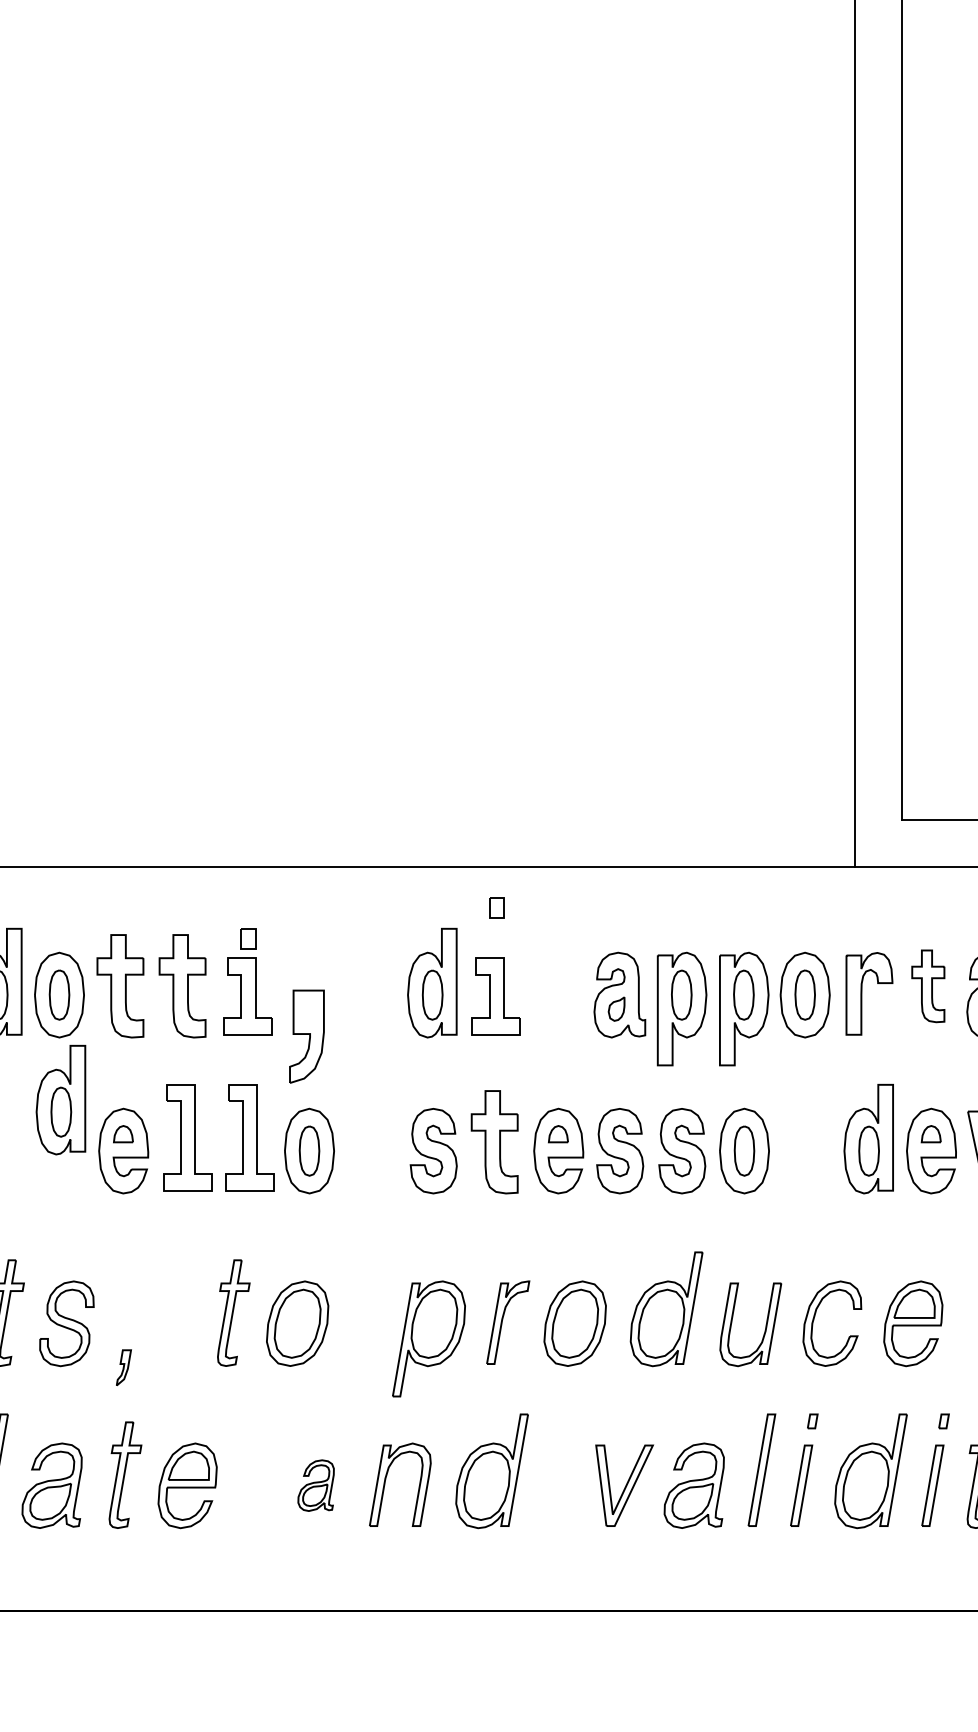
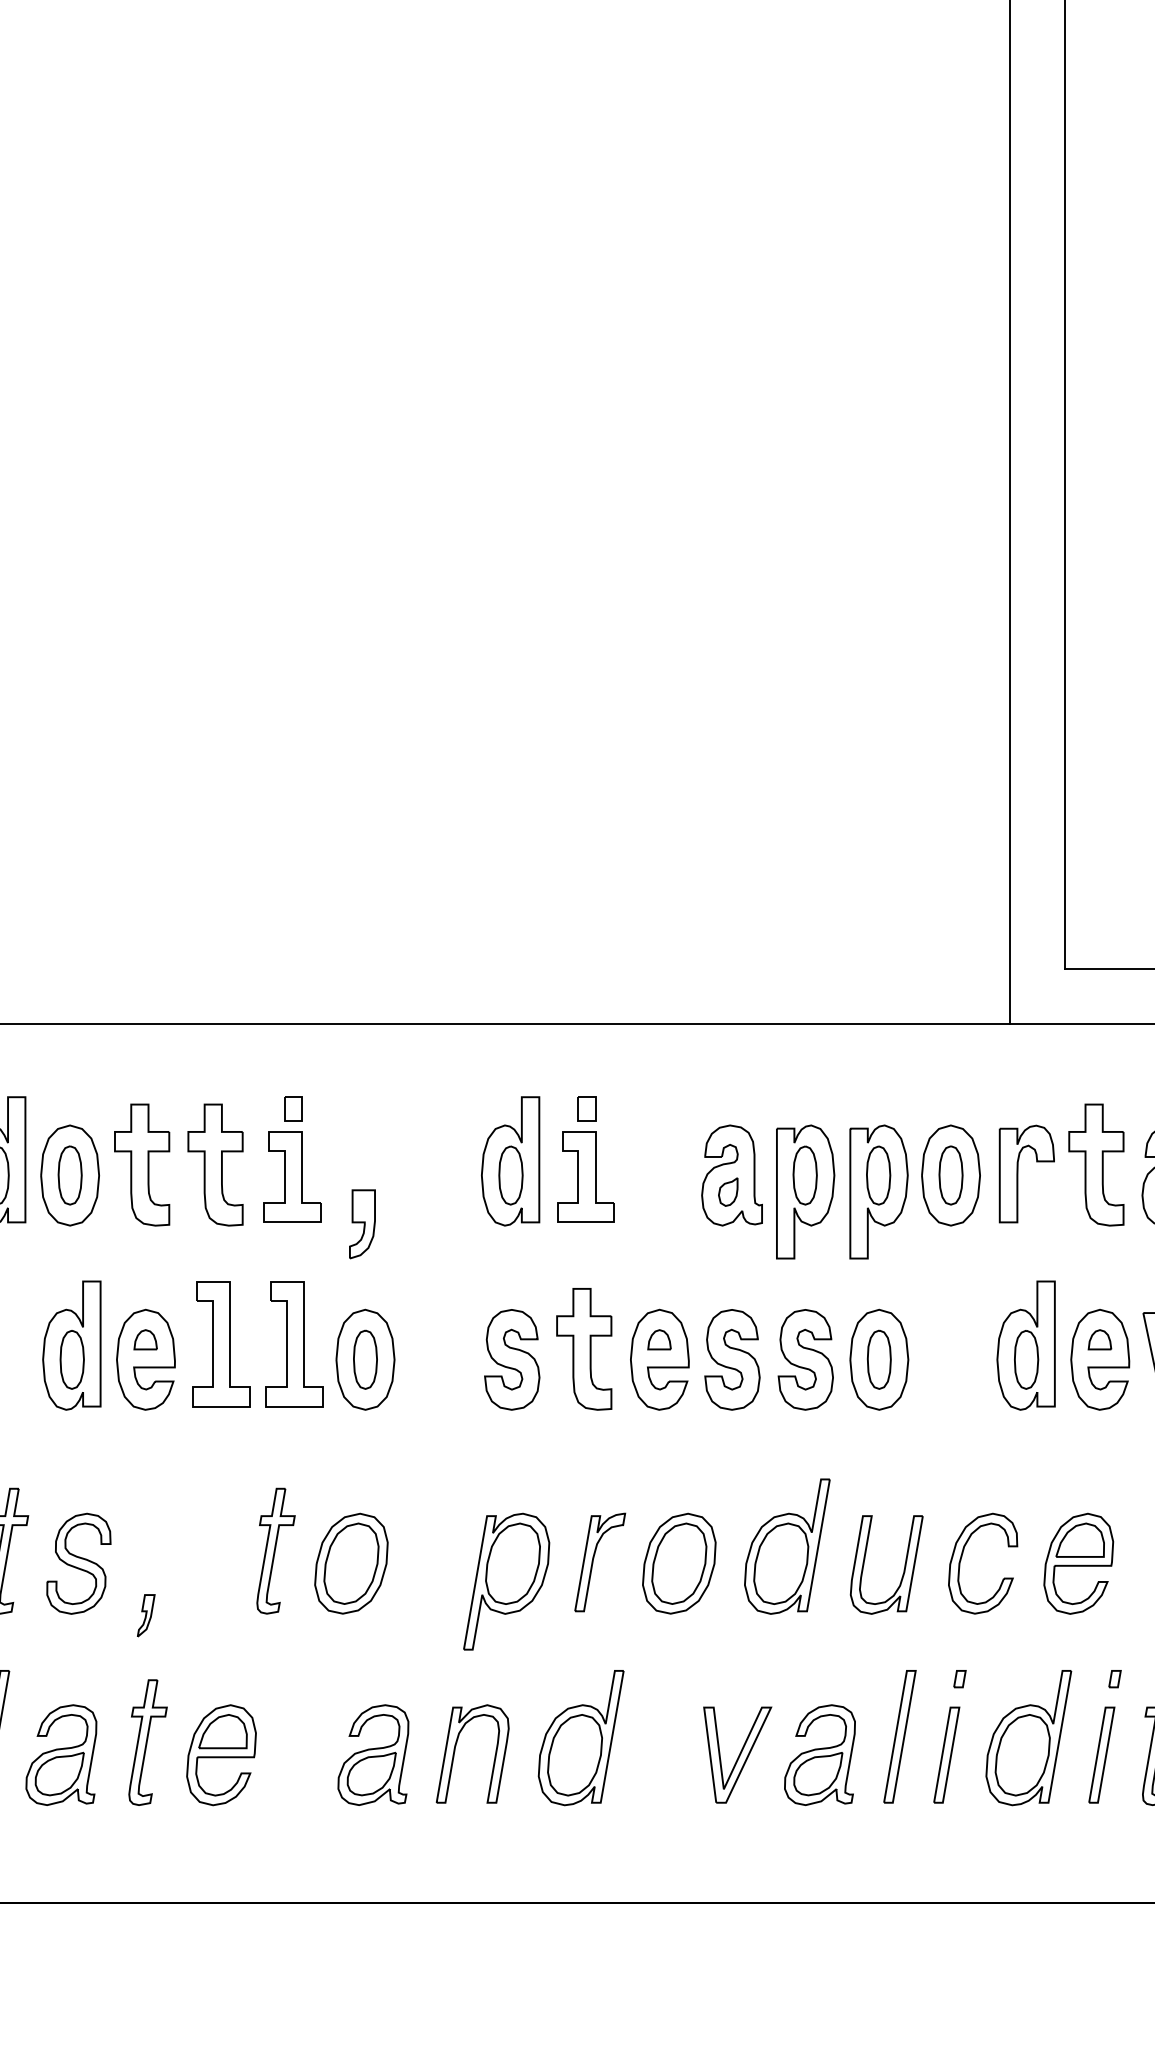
part: (496, 907) -> (586, 1108), moved
part: (928, 986) -> (1096, 1165), size x1.43
part: (306, 1035) -> (361, 1223), size x0.62
part: (60, 1099) -> (71, 1344), moved
part: (315, 1485) -> (372, 1754), size x1.67

